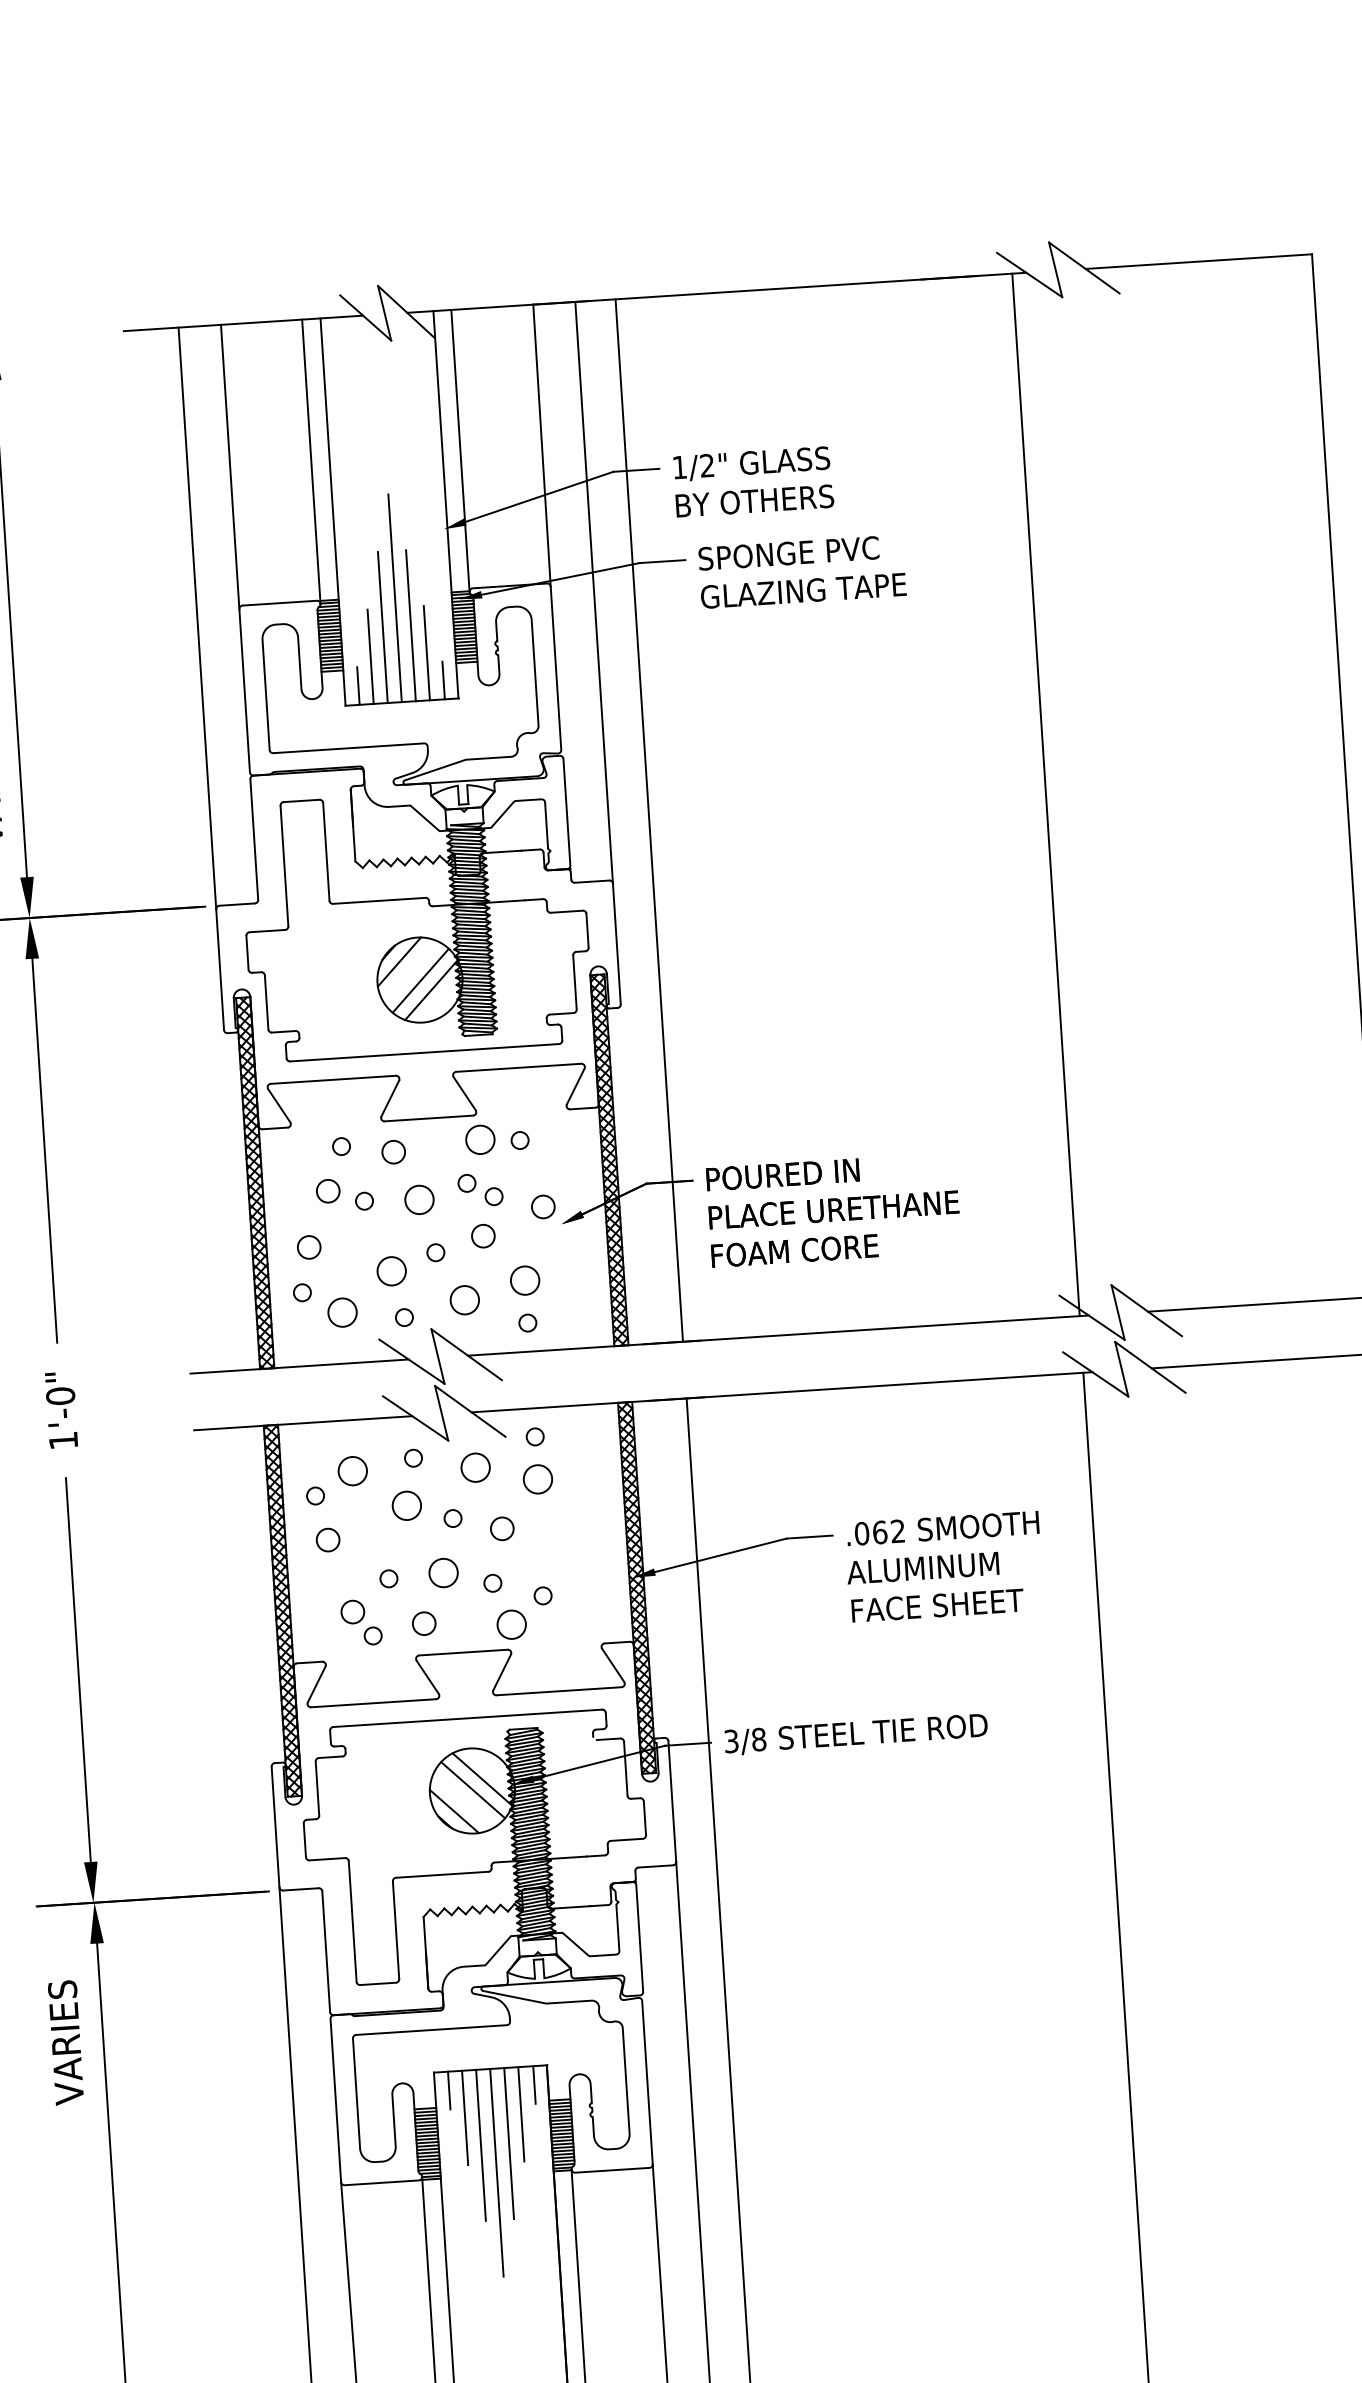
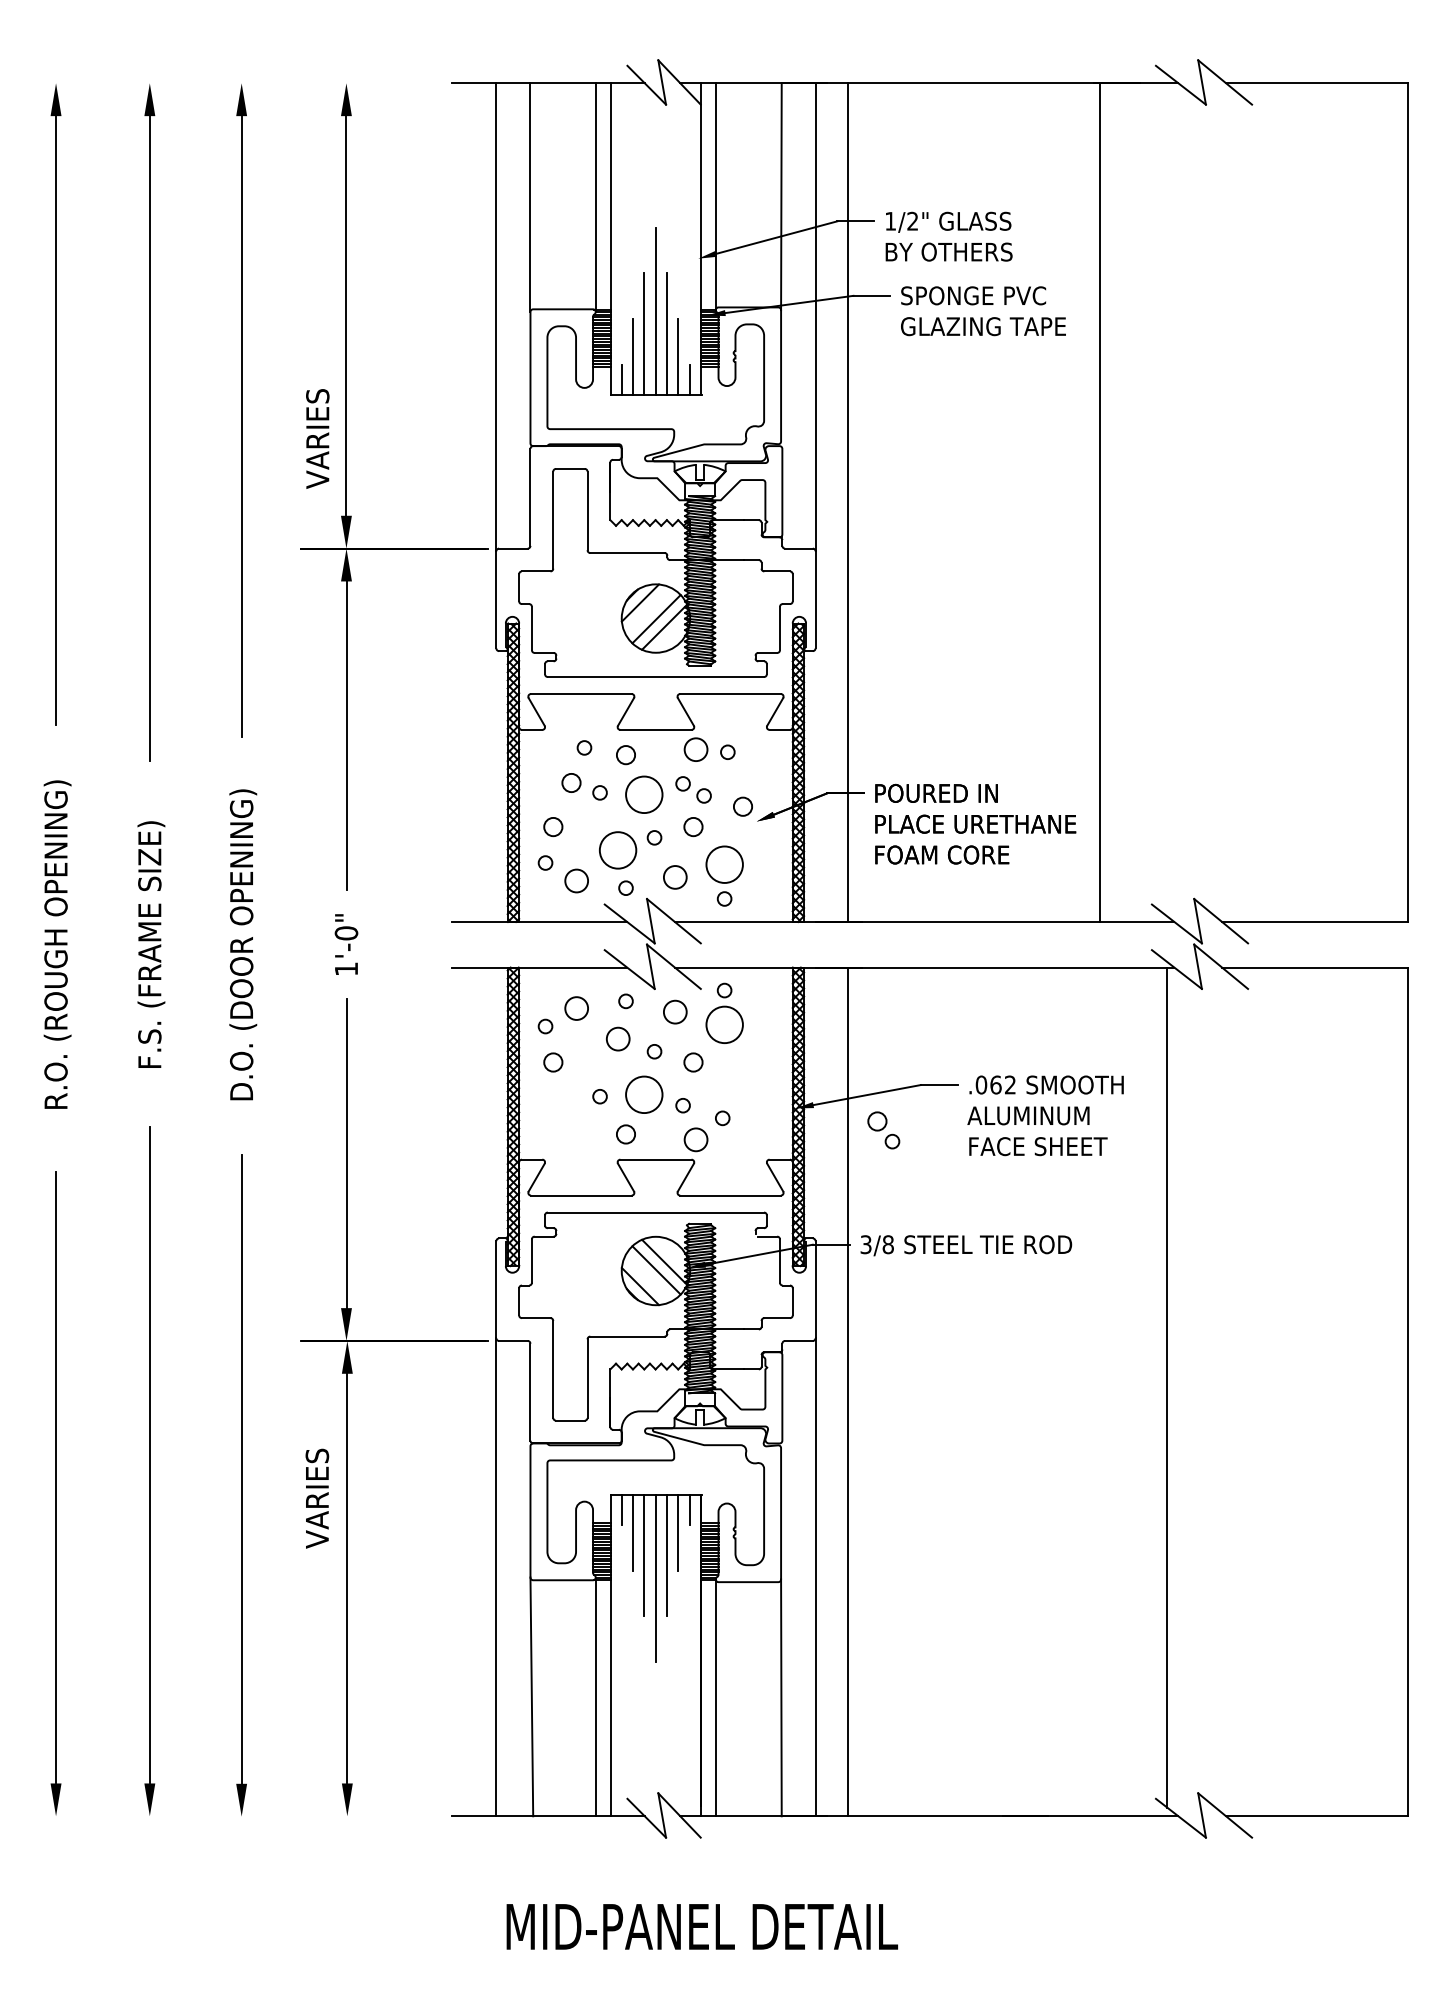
line: (1046, 794) -> (1100, 502), moved
circle: (418, 1199) -> (643, 794), size x1.6
circle: (392, 1271) -> (618, 850), size x1.6
circle: (524, 1280) -> (724, 864), size x1.6
circle: (537, 1479) -> (724, 1024), size x1.6
circle: (442, 1572) -> (643, 1094), size x1.6
part: (361, 1622) -> (883, 1130), moved
text: (66, 2042) -> (317, 1498), moved

